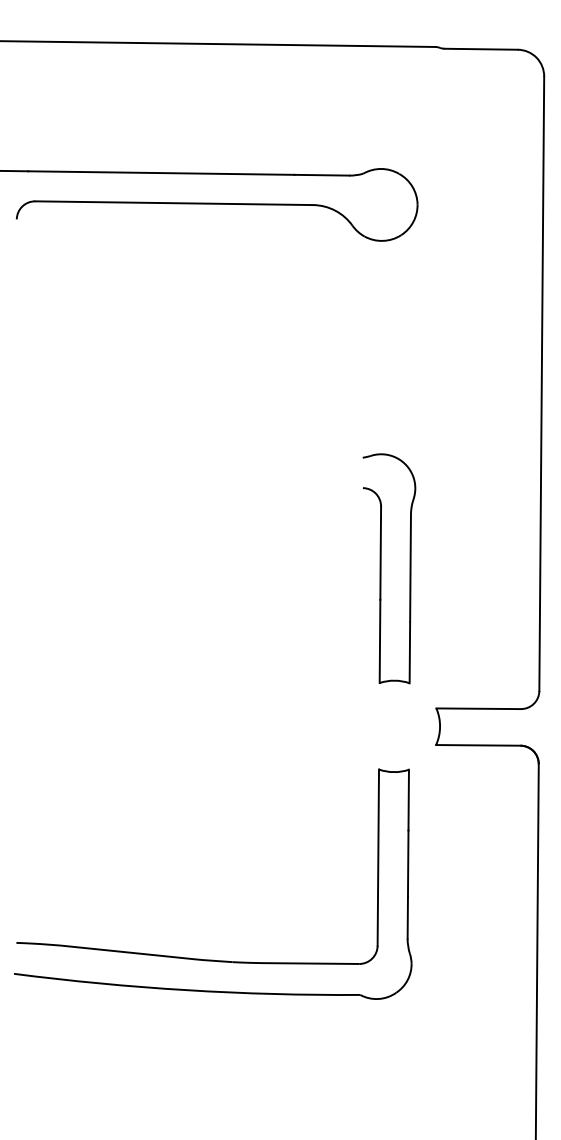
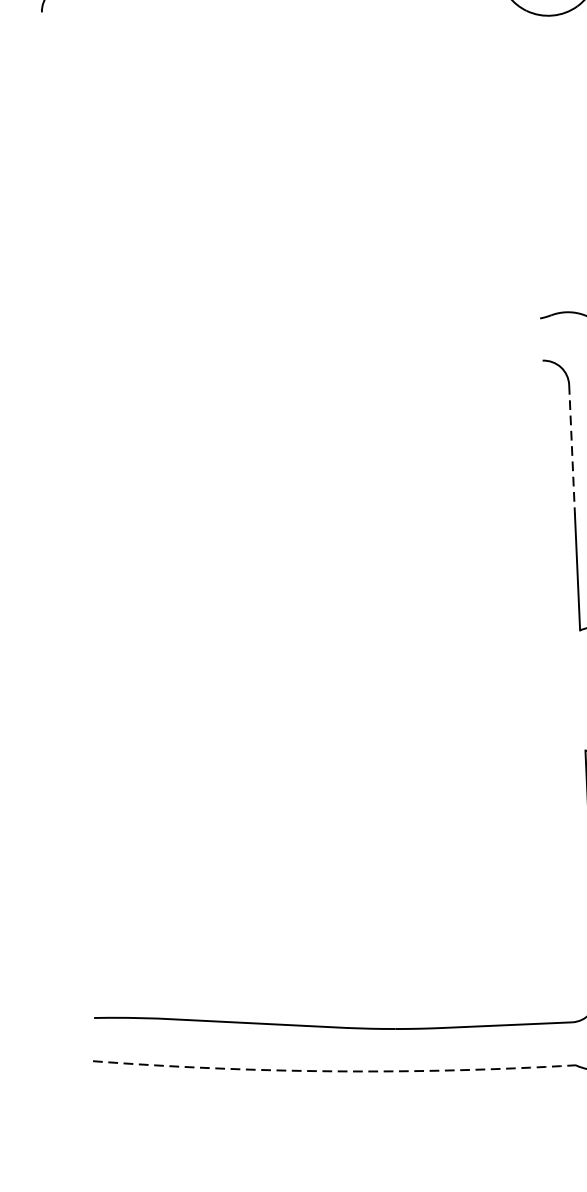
line: (380, 553) -> (571, 450), solid -> dashed
arc: (186, 990) -> (333, 1071), solid -> dashed

